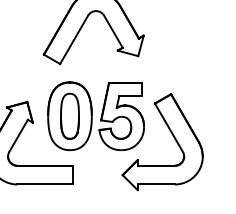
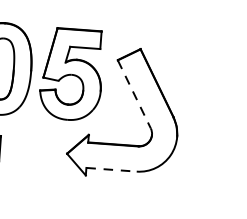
line: (168, 127) -> (133, 93), solid -> dashed
line: (156, 184) -> (111, 169), solid -> dashed

